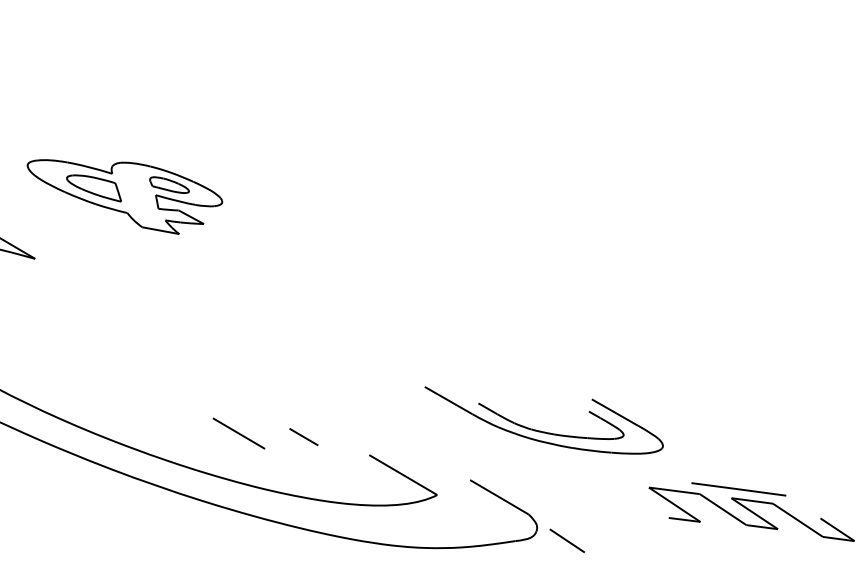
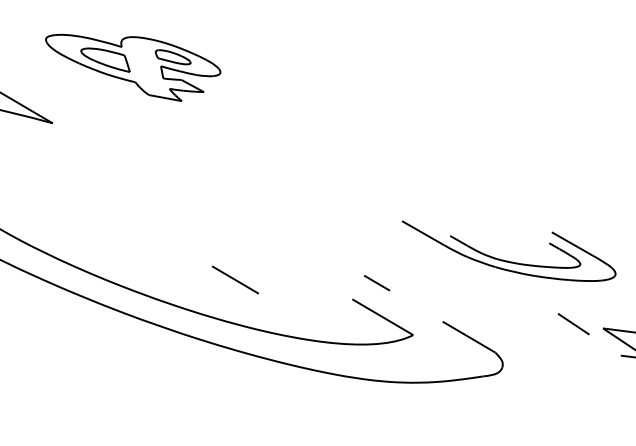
part: (540, 430) -> (505, 260), moved
line: (303, 437) -> (376, 283), moved
line: (566, 540) -> (573, 323), moved

